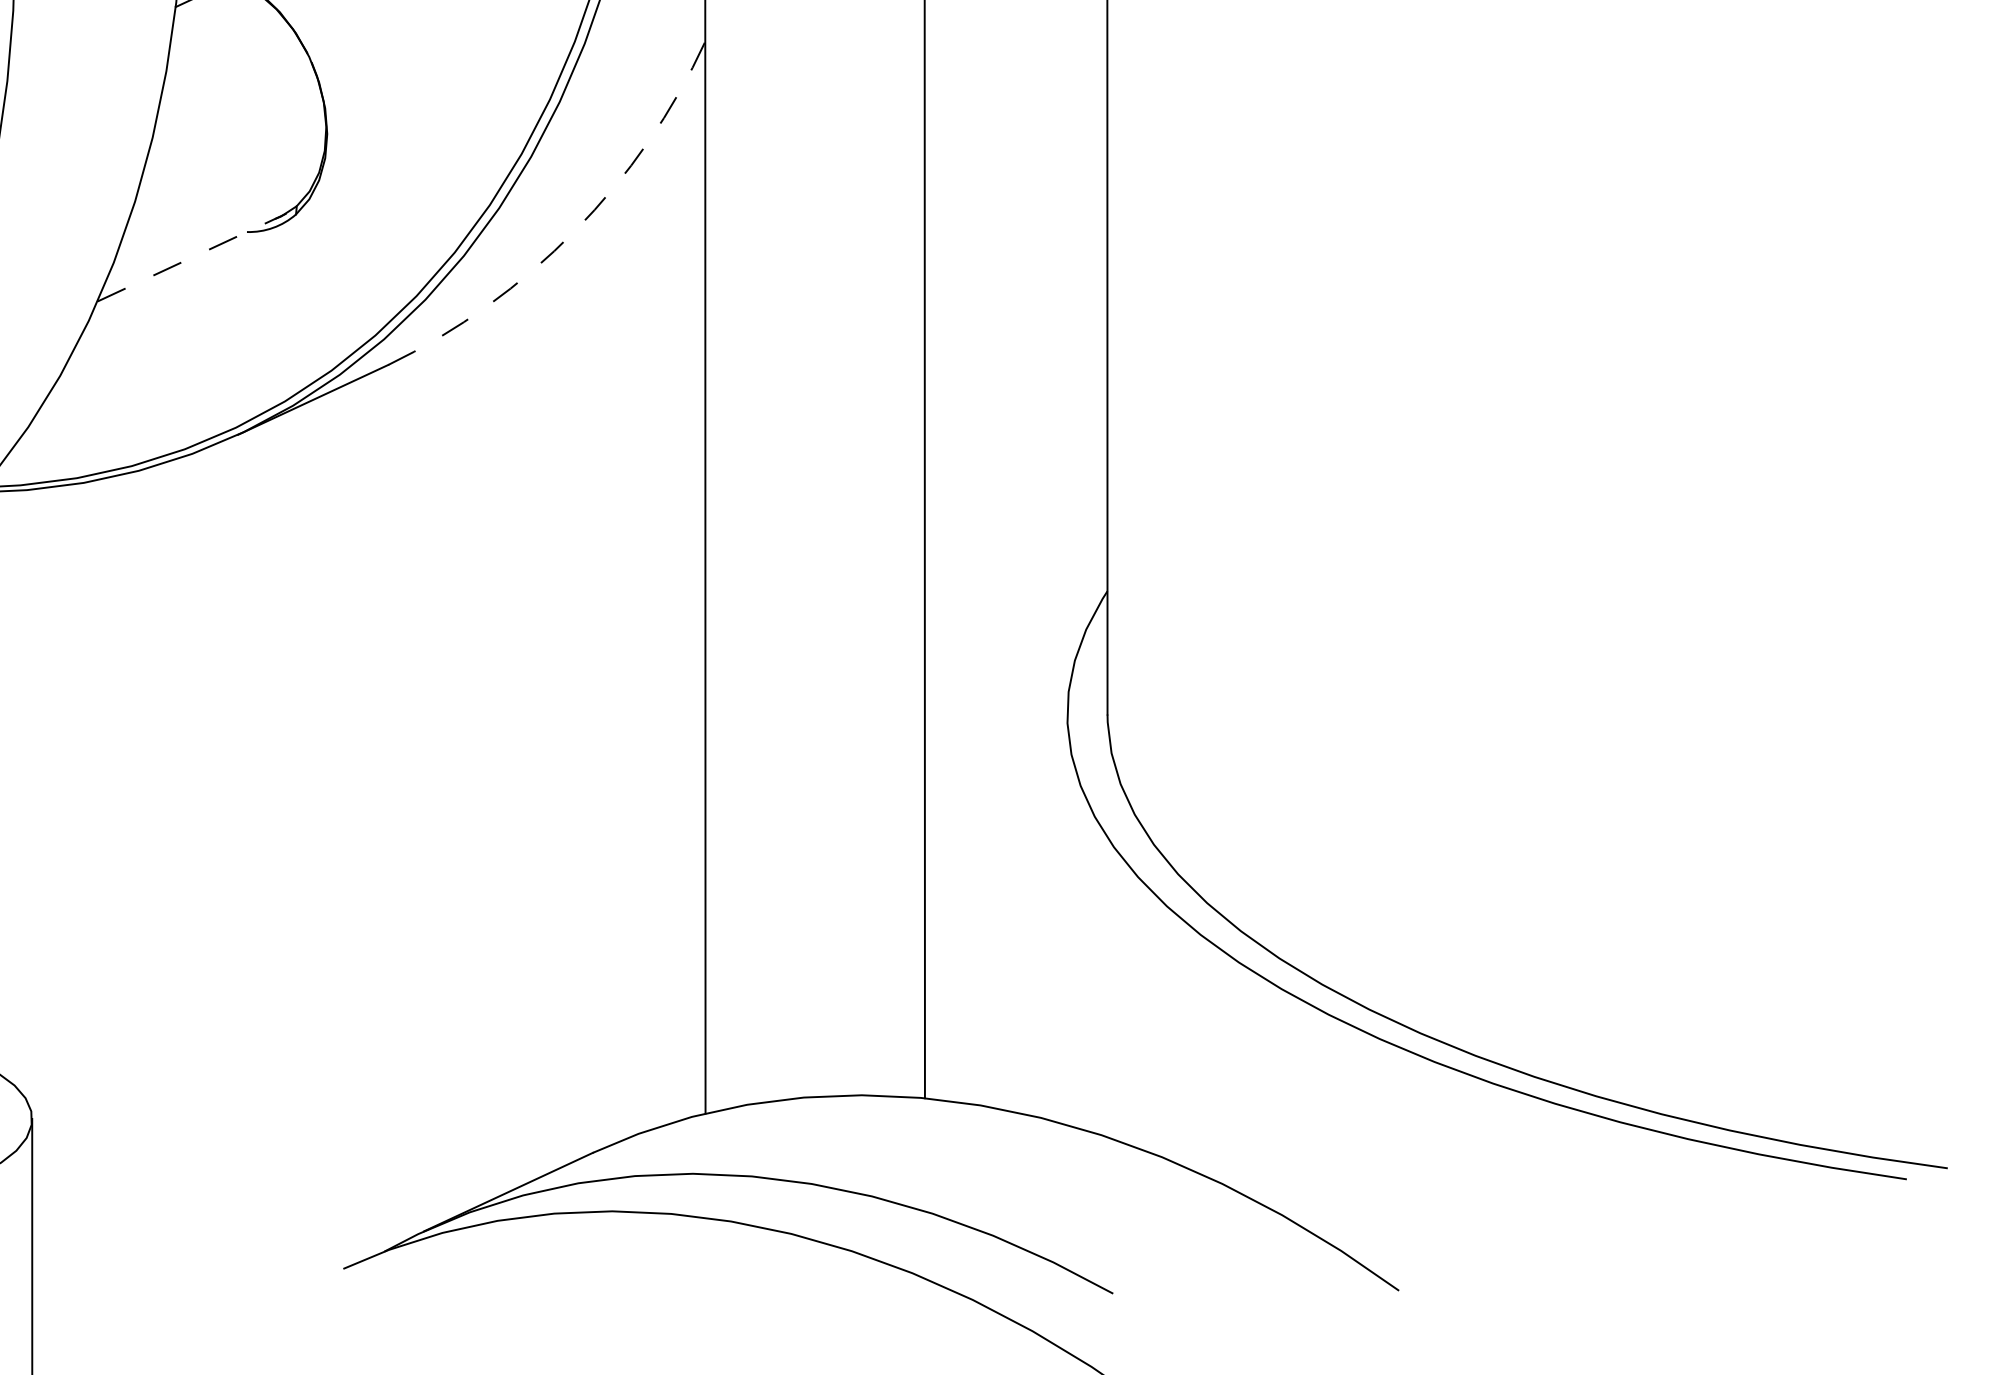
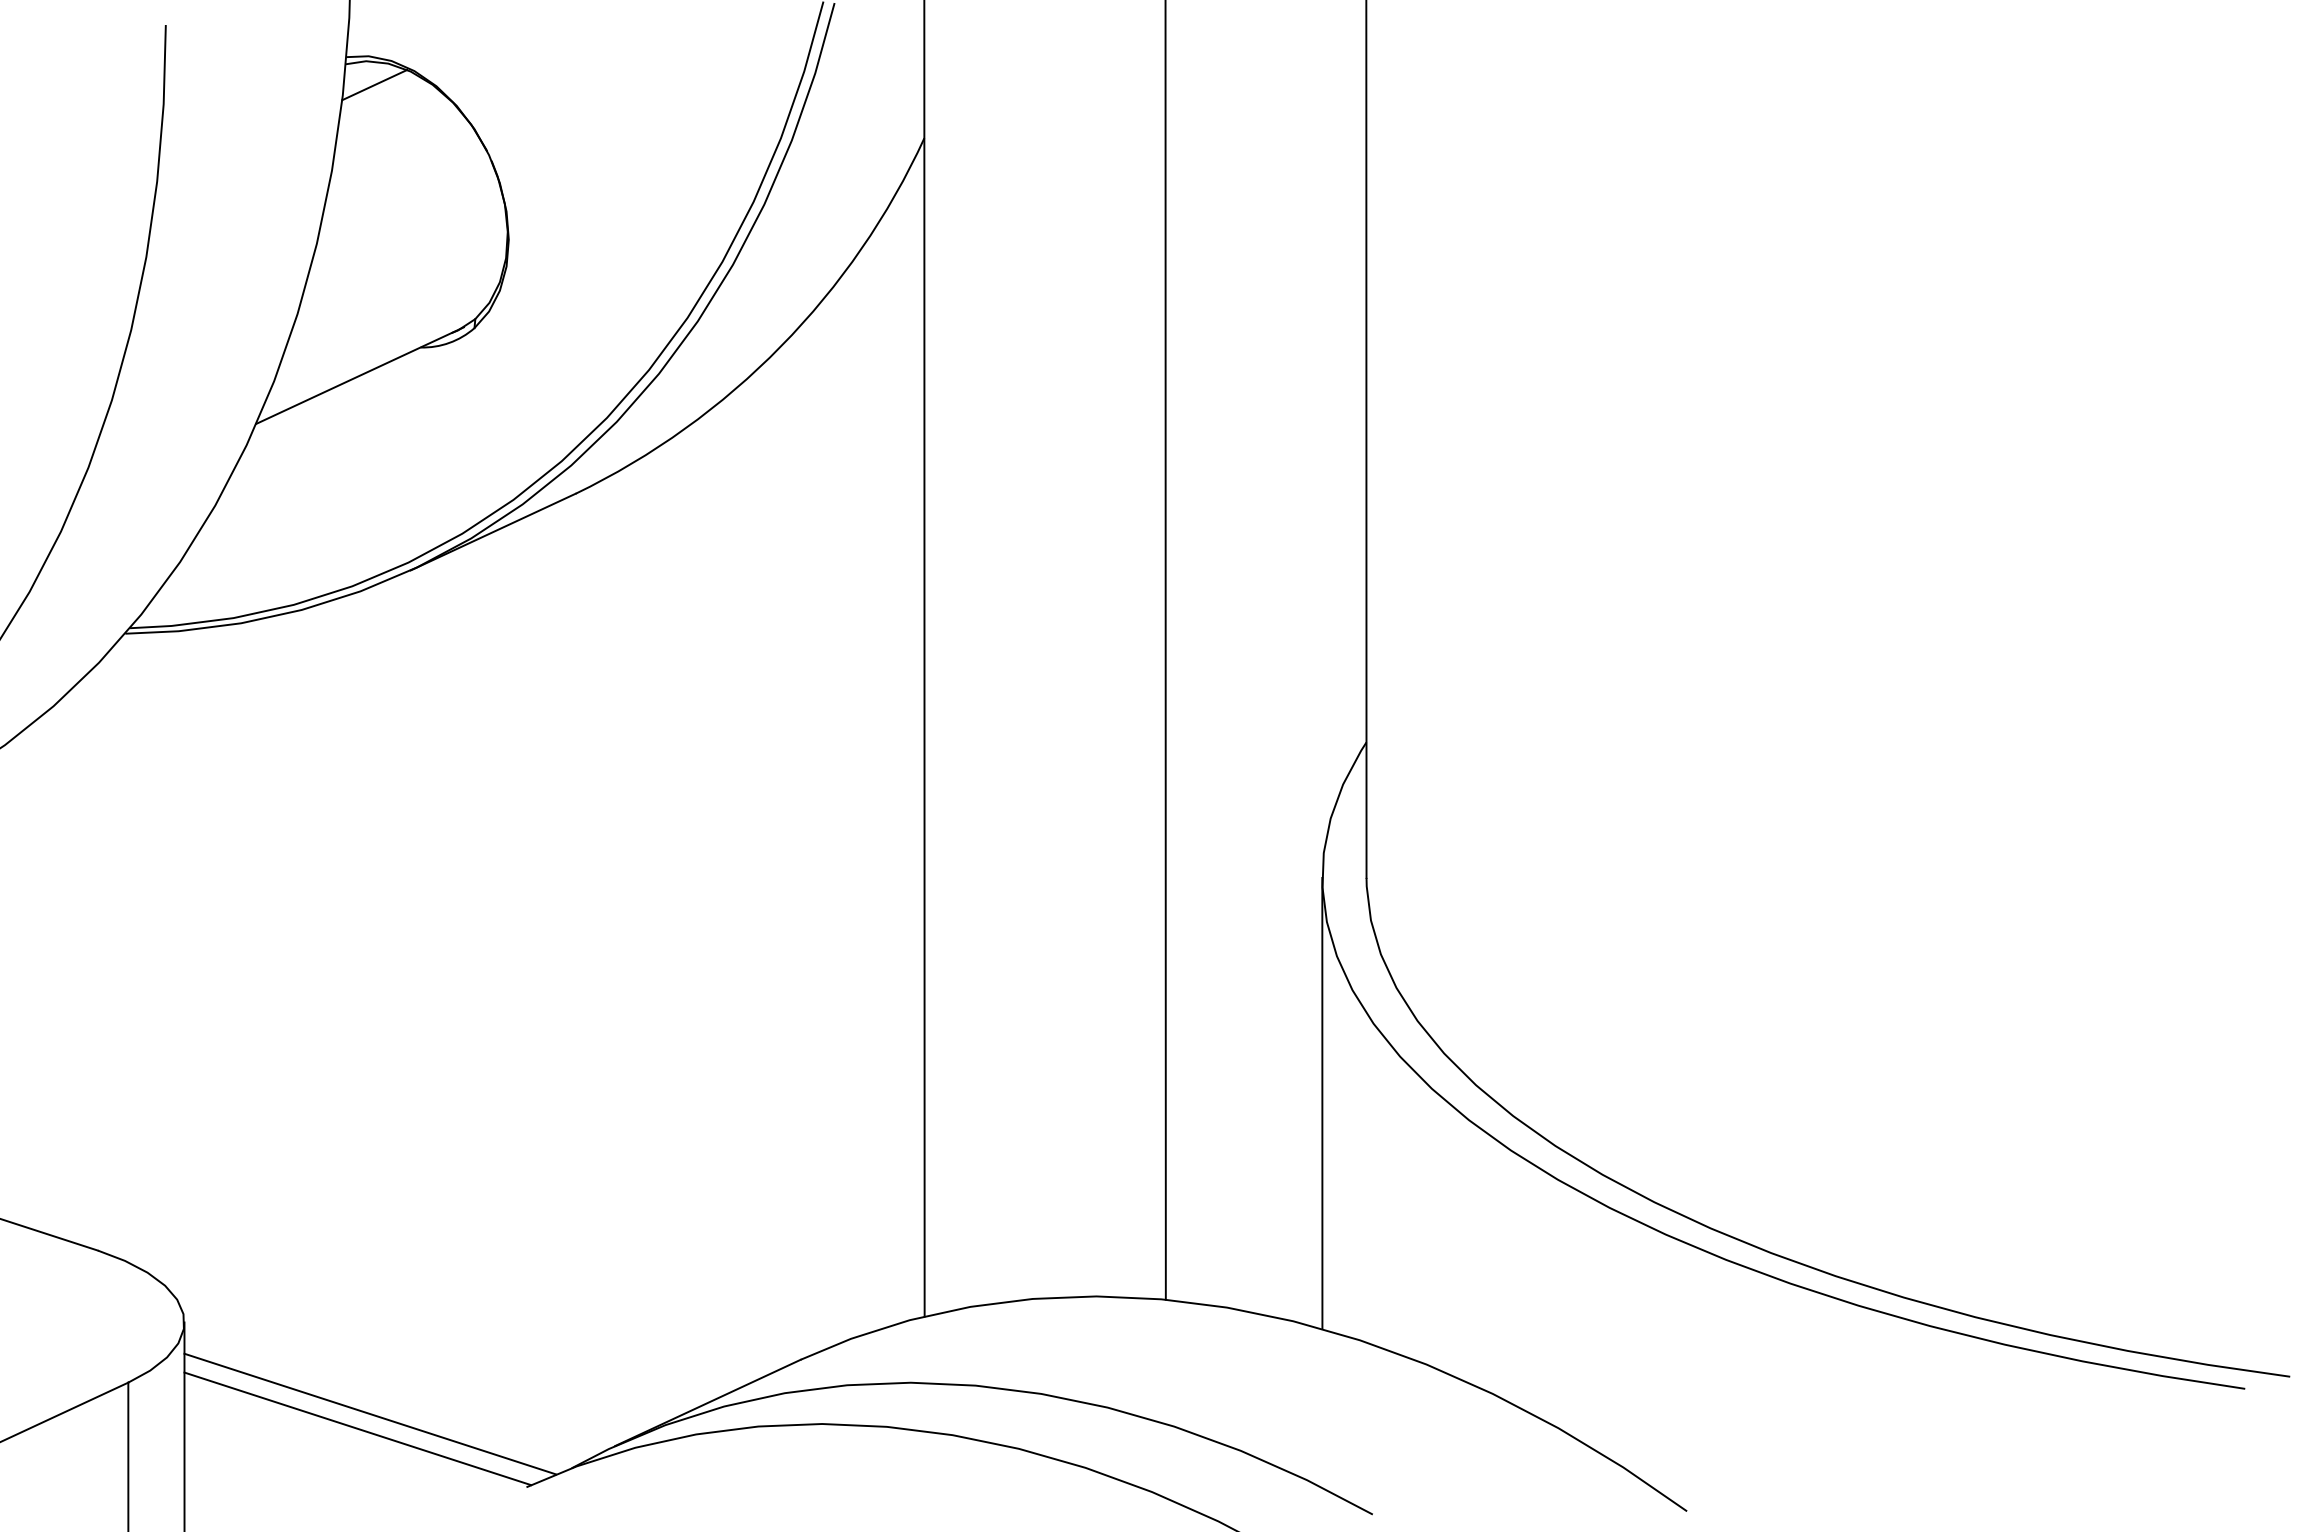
arc: (575, 231) -> (781, 346), dashed -> solid
line: (192, 257) -> (360, 375), dashed -> solid
line: (1067, 918) -> (1322, 1102), added
line: (201, 1201) -> (370, 1413), added
line: (189, 1215) -> (357, 1428), added

